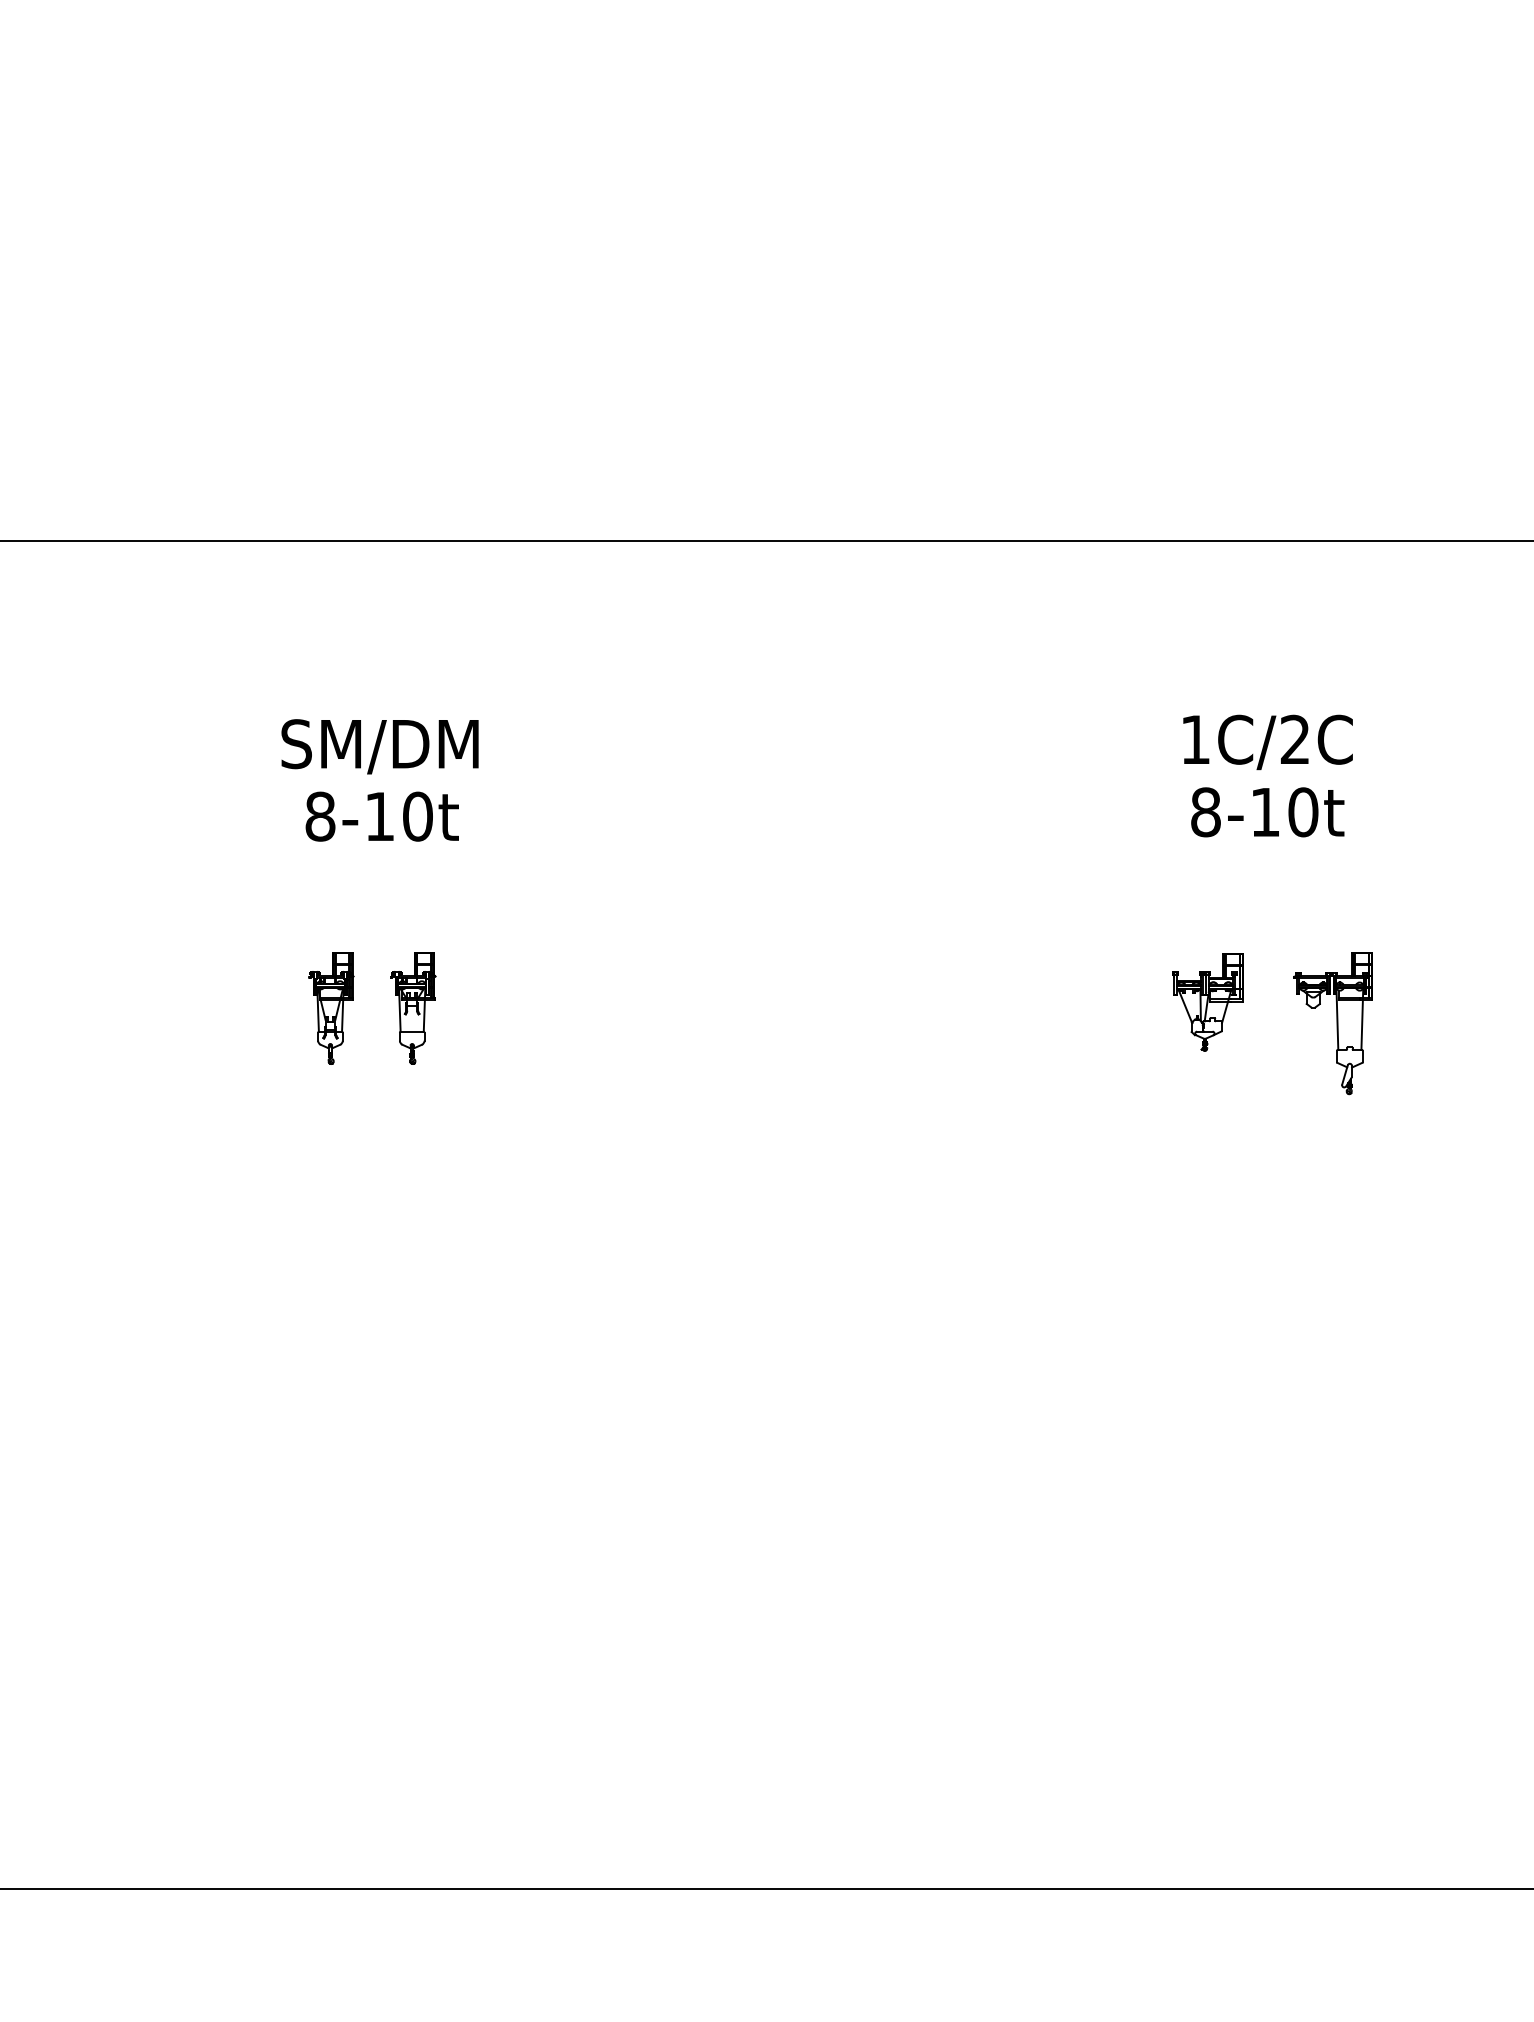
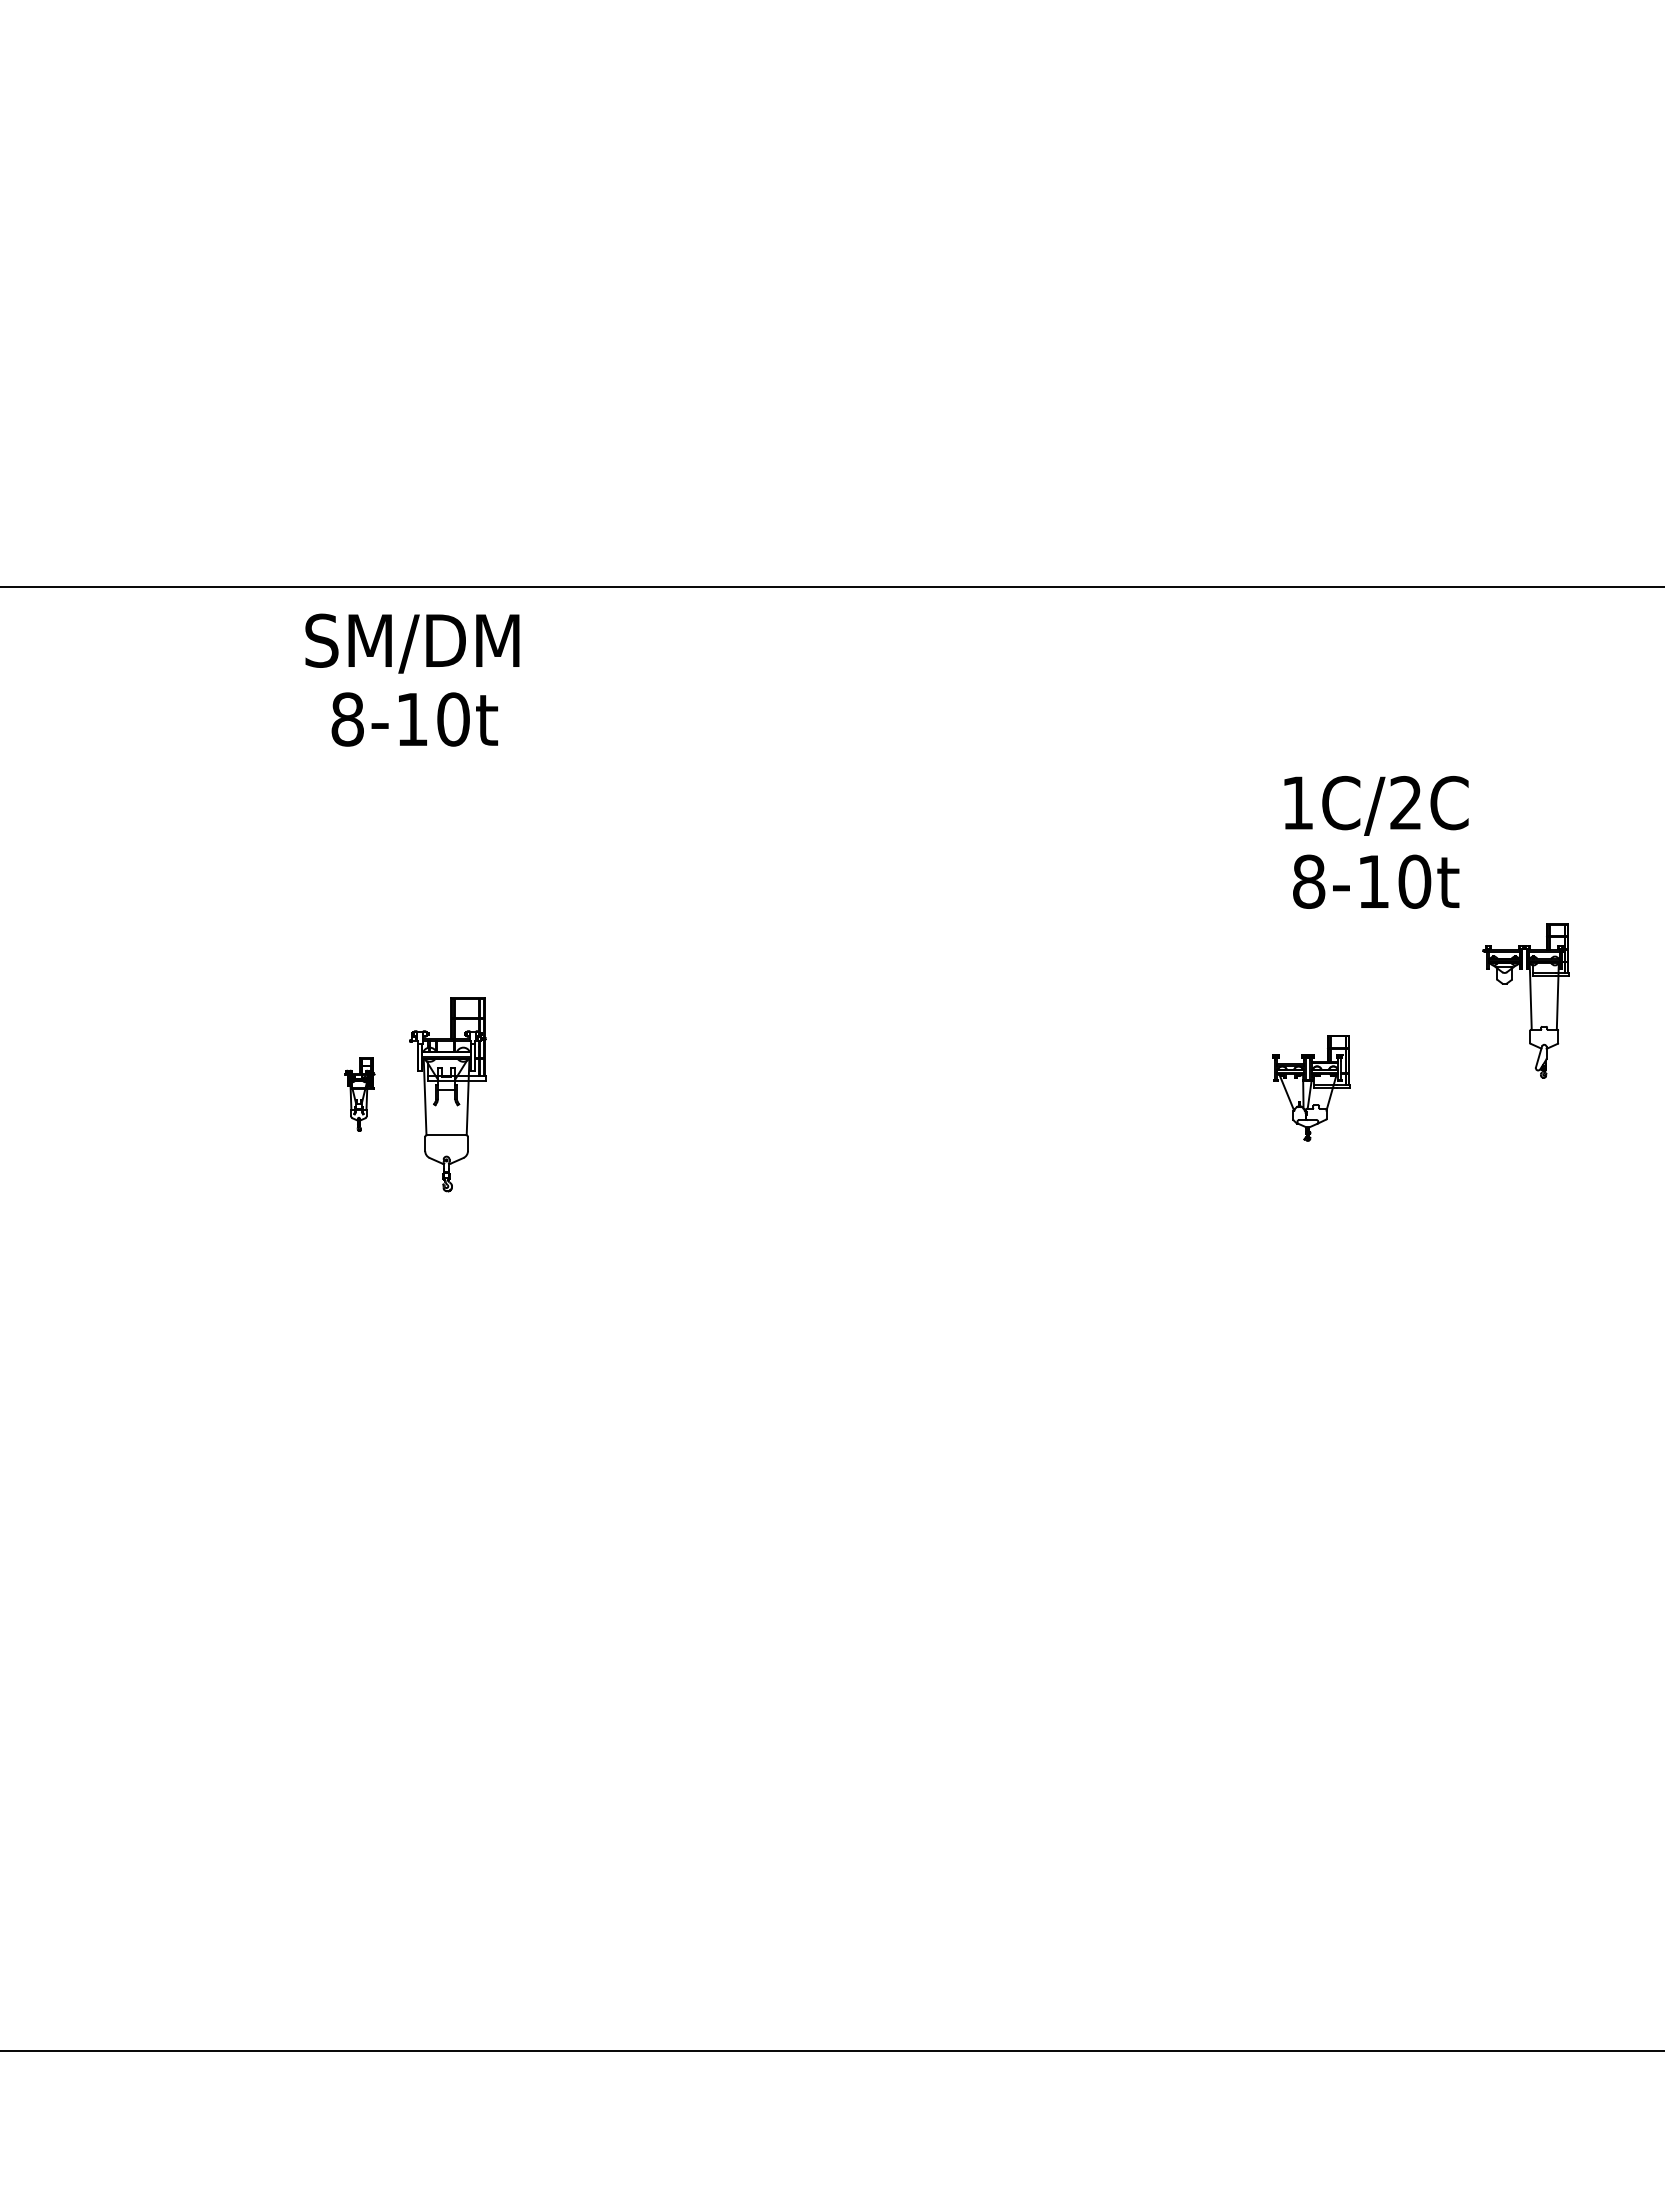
text: (380, 779) -> (412, 679), moved
part: (331, 1008) -> (359, 1094), size x0.6
part: (413, 1008) -> (448, 1094), size x1.6
part: (1332, 1022) -> (1525, 1000), moved

